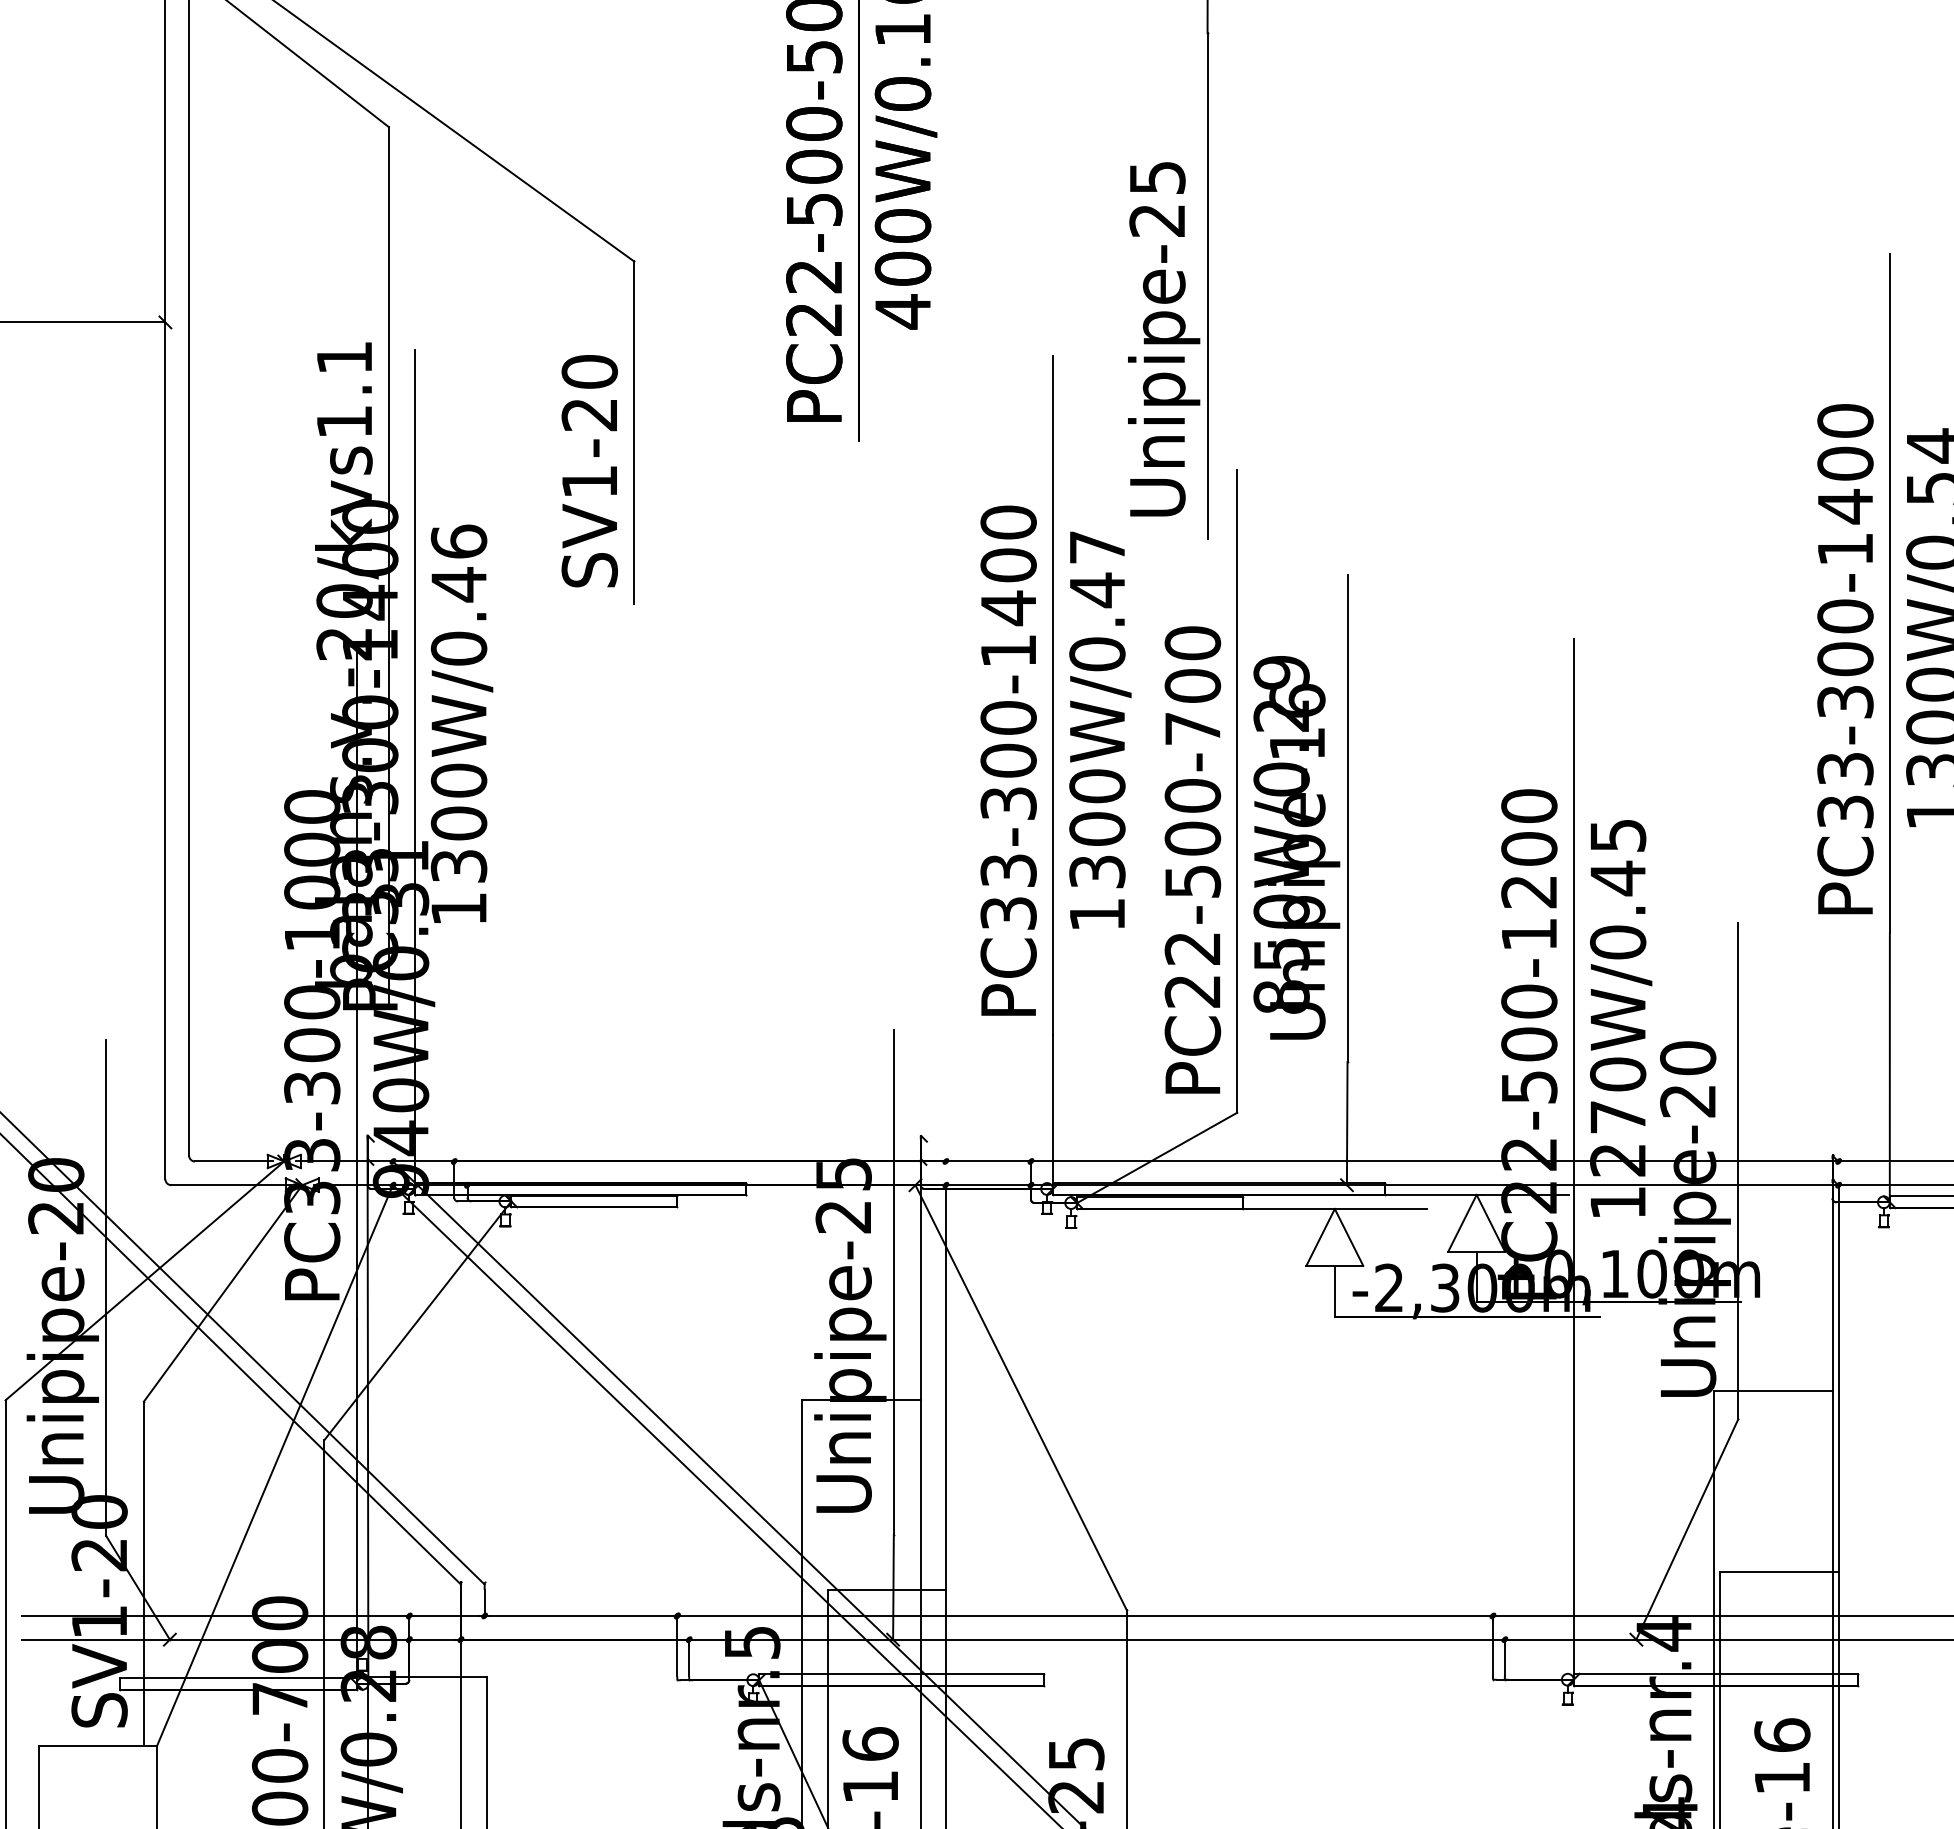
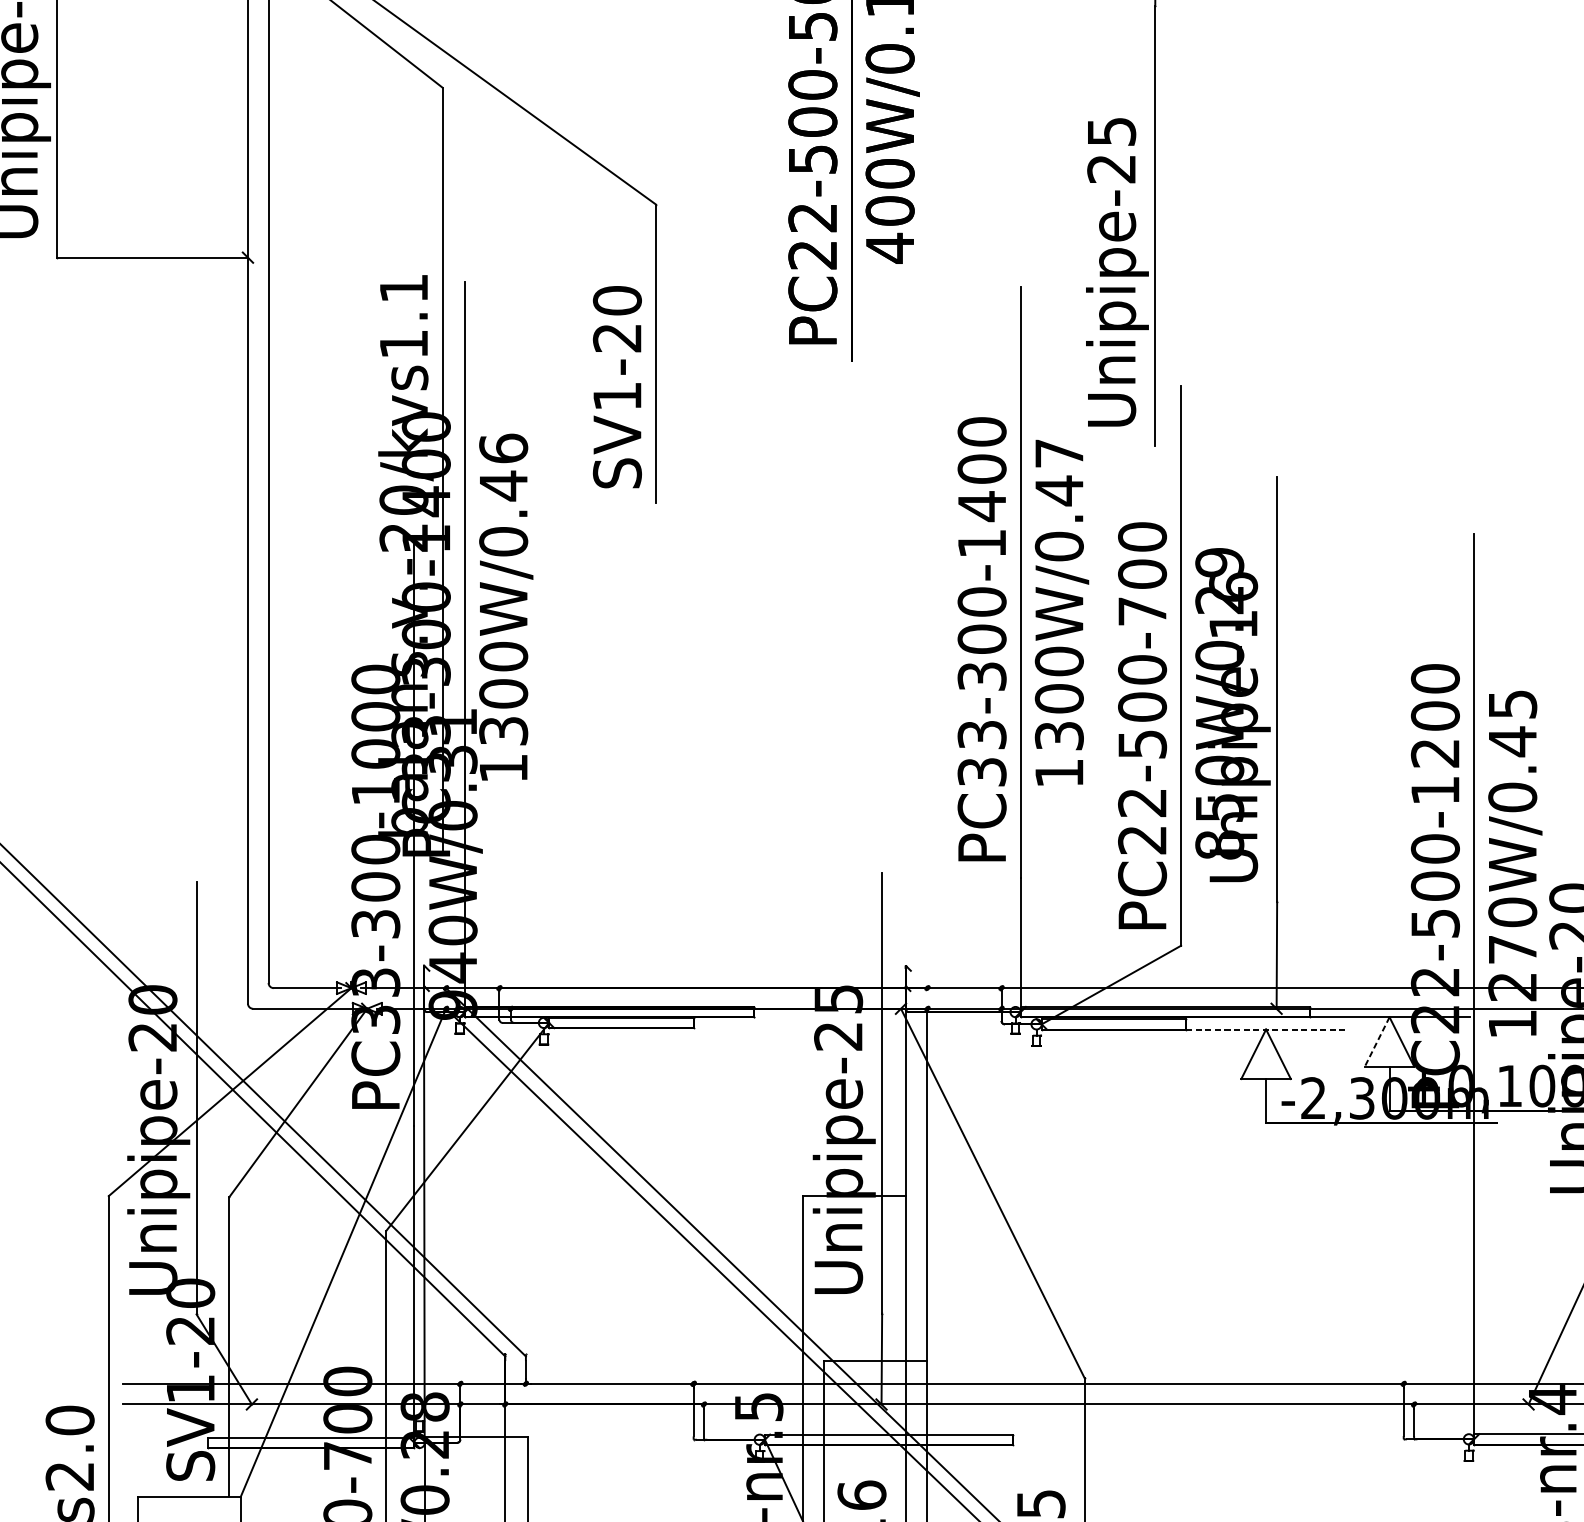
line: (1334, 1208) -> (1265, 1029), solid -> dashed
line: (1462, 1223) -> (1377, 1042), solid -> dashed

